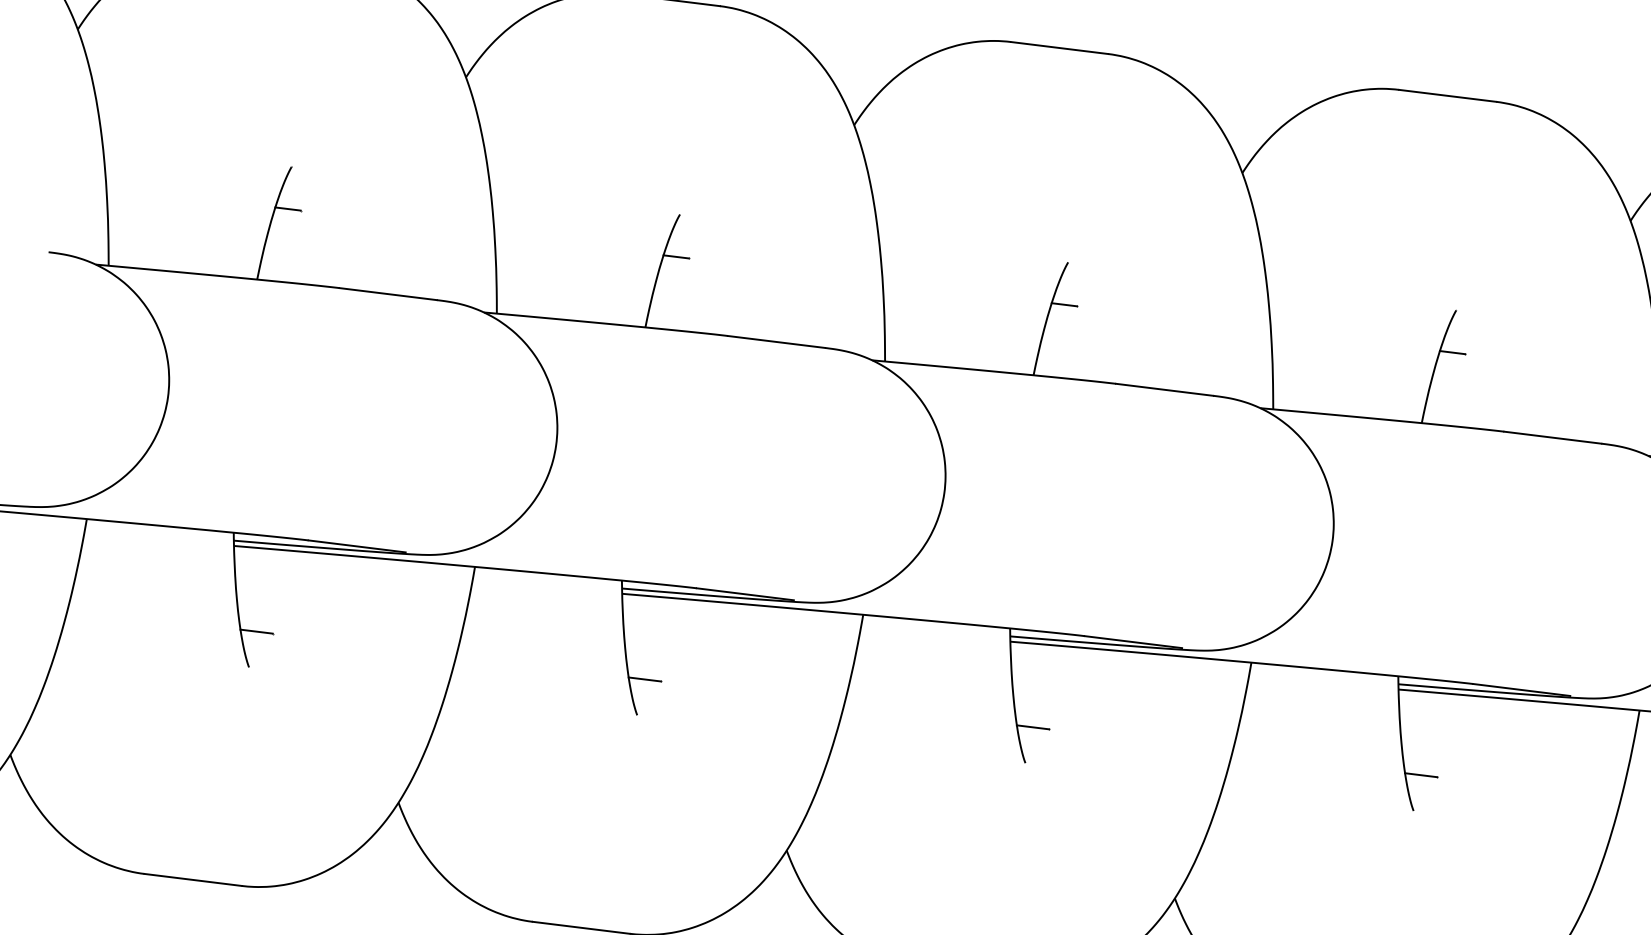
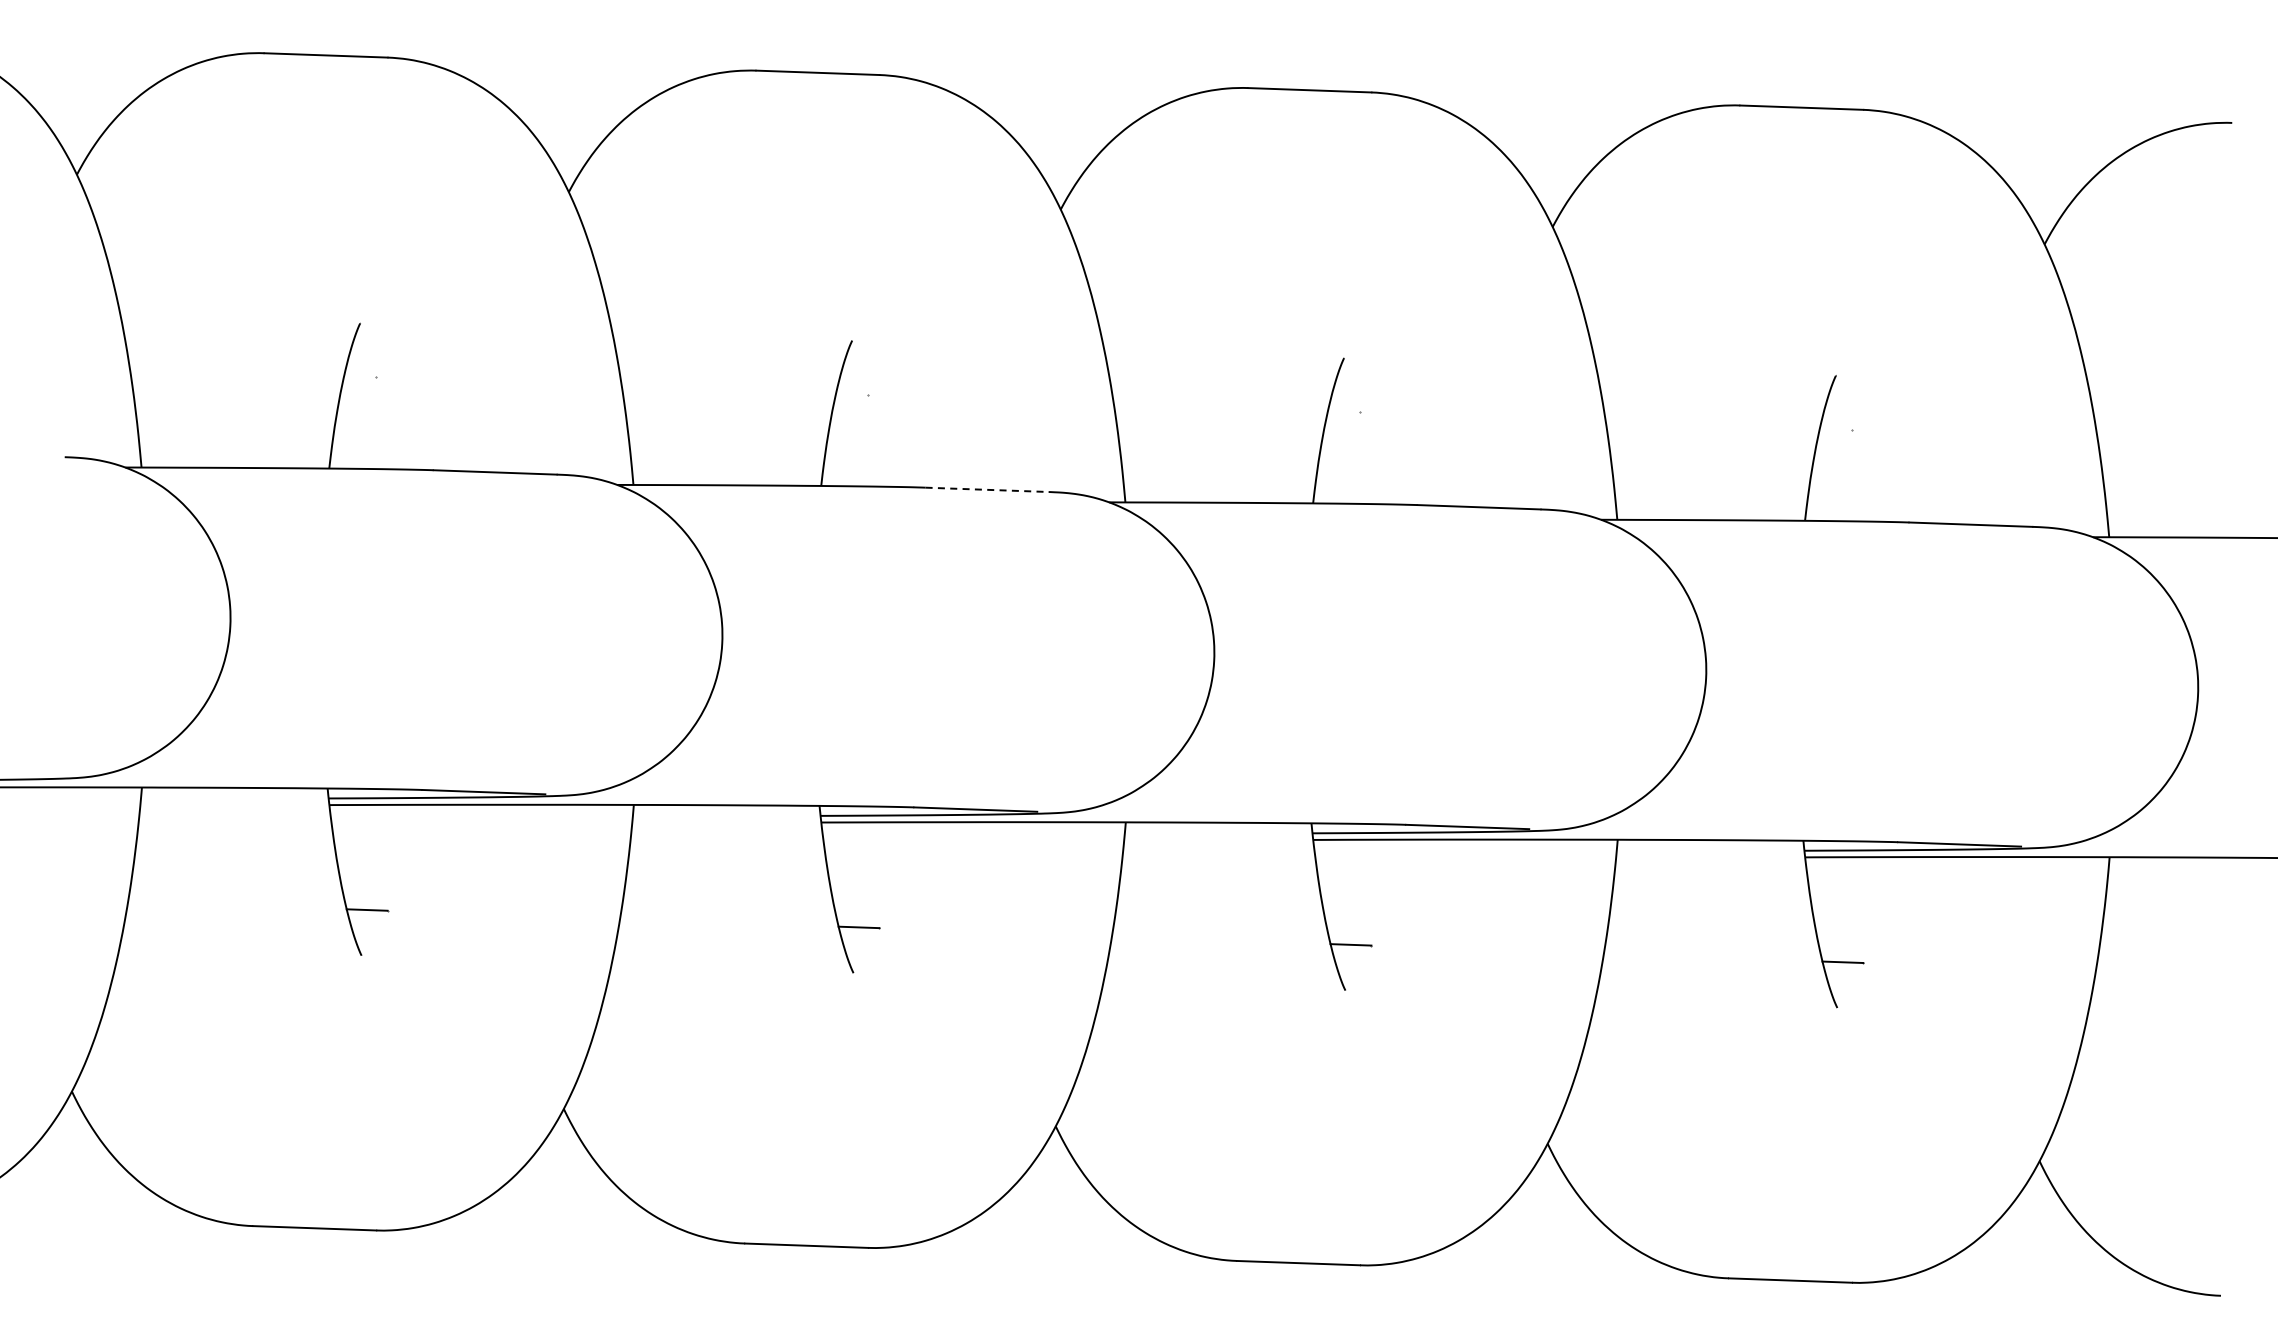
line: (288, 208) -> (360, 376), removed
line: (676, 256) -> (852, 393), removed
line: (1064, 304) -> (1343, 411), removed
line: (776, 341) -> (987, 489), solid -> dashed
line: (1452, 352) -> (1835, 428), removed

